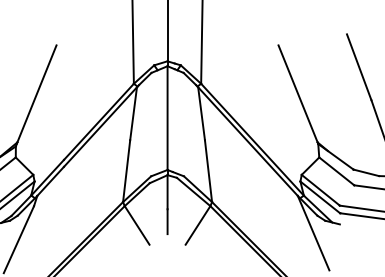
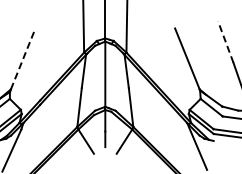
line: (358, 66) -> (225, 41), solid -> dashed
line: (37, 93) -> (23, 58), solid -> dashed

